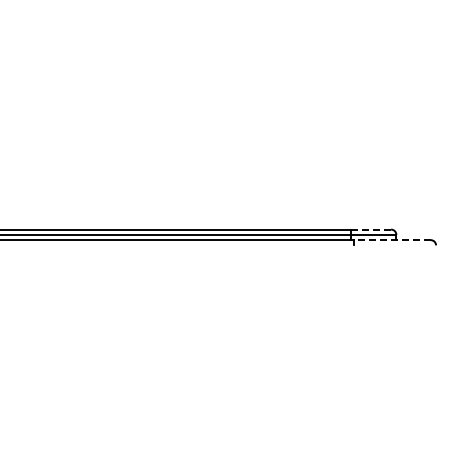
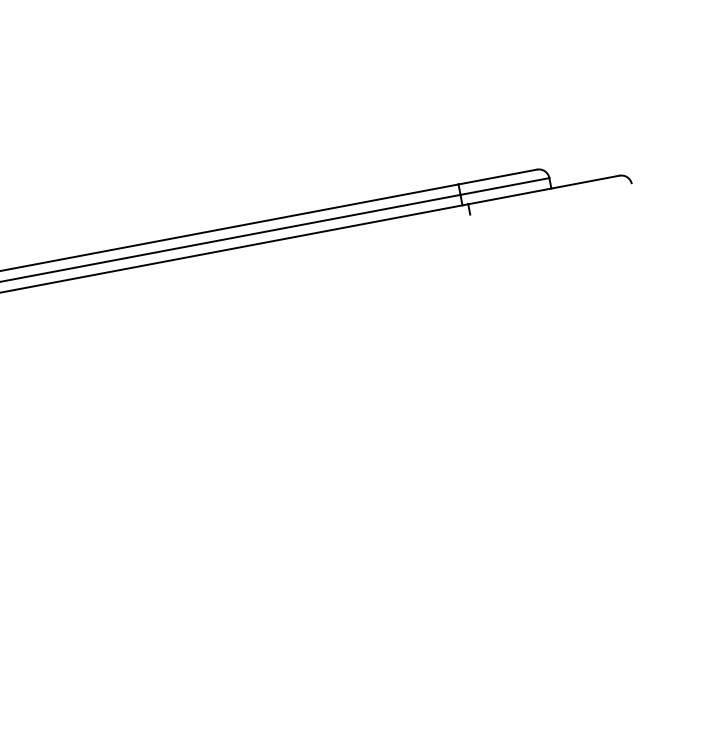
line: (371, 229) -> (498, 176), dashed -> solid
line: (392, 240) -> (543, 190), dashed -> solid

